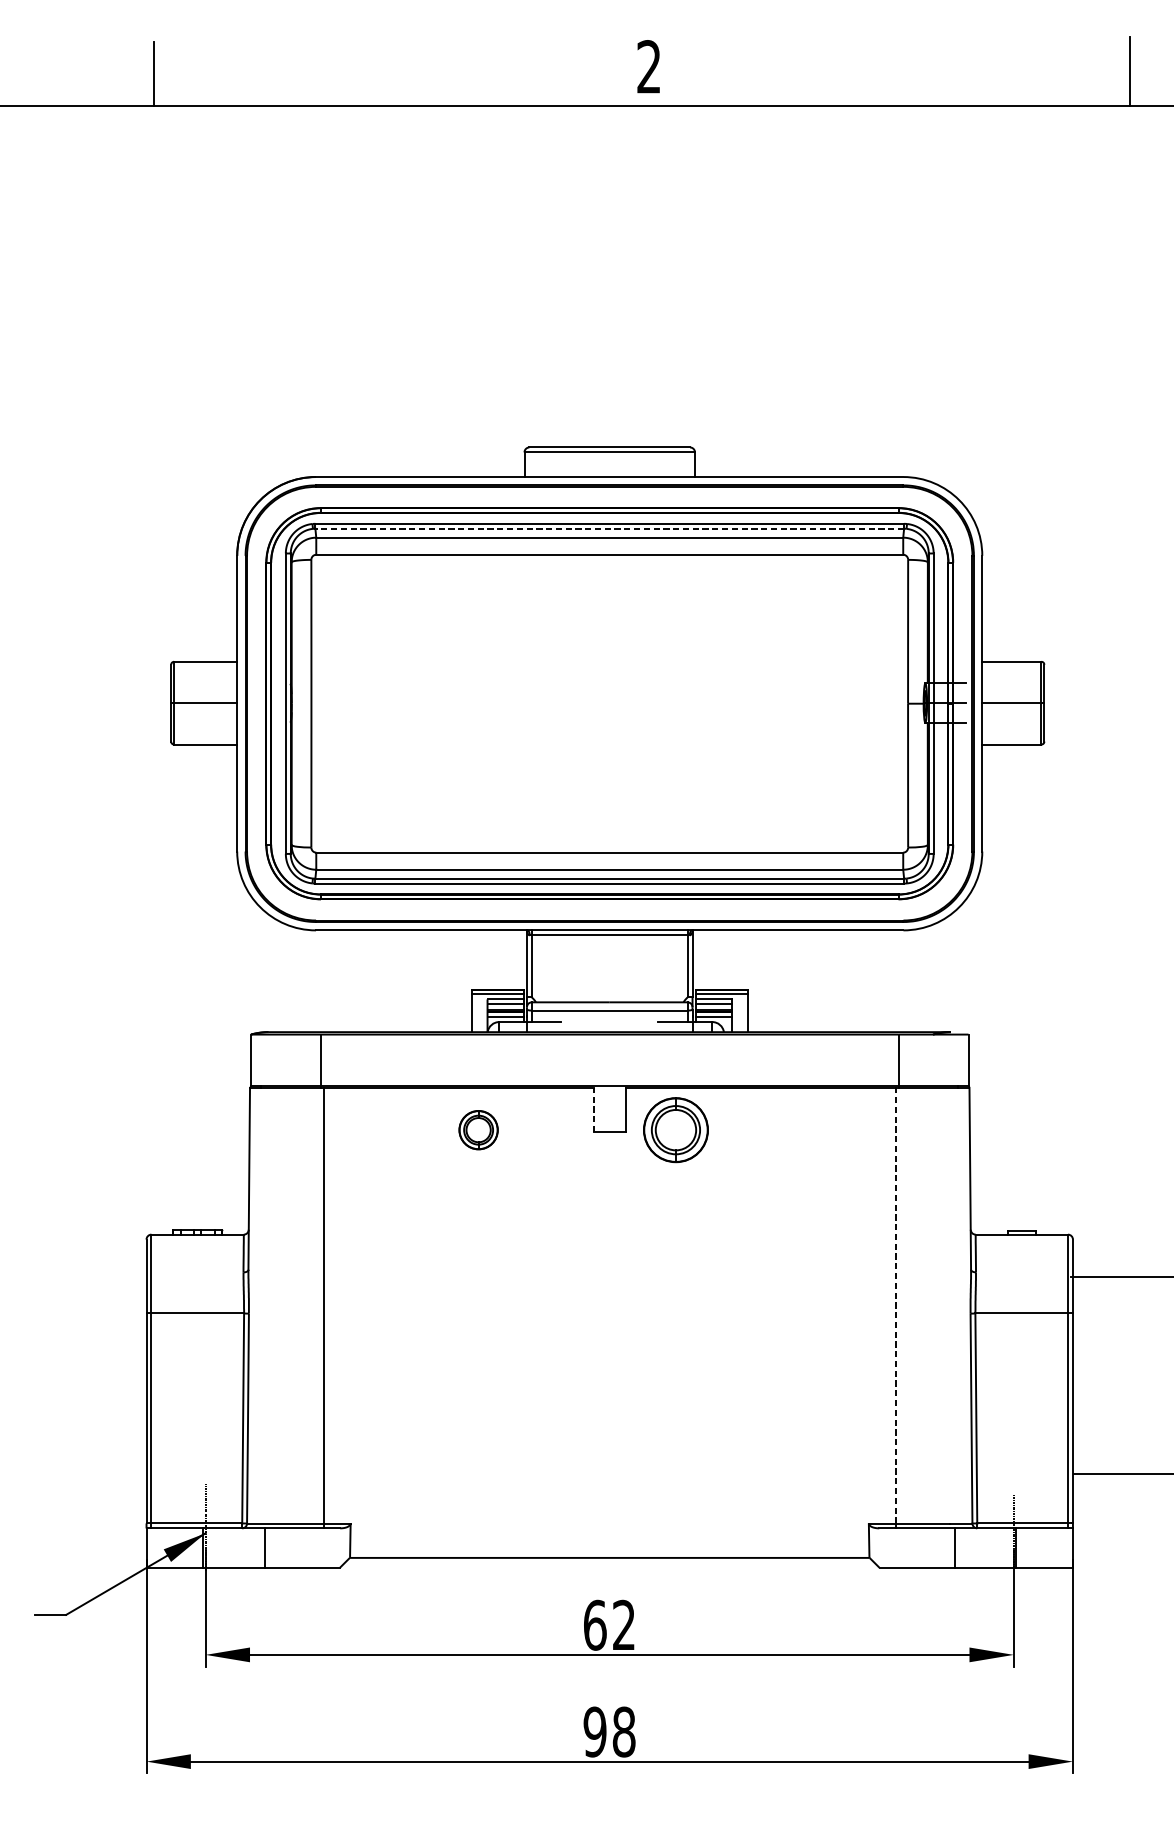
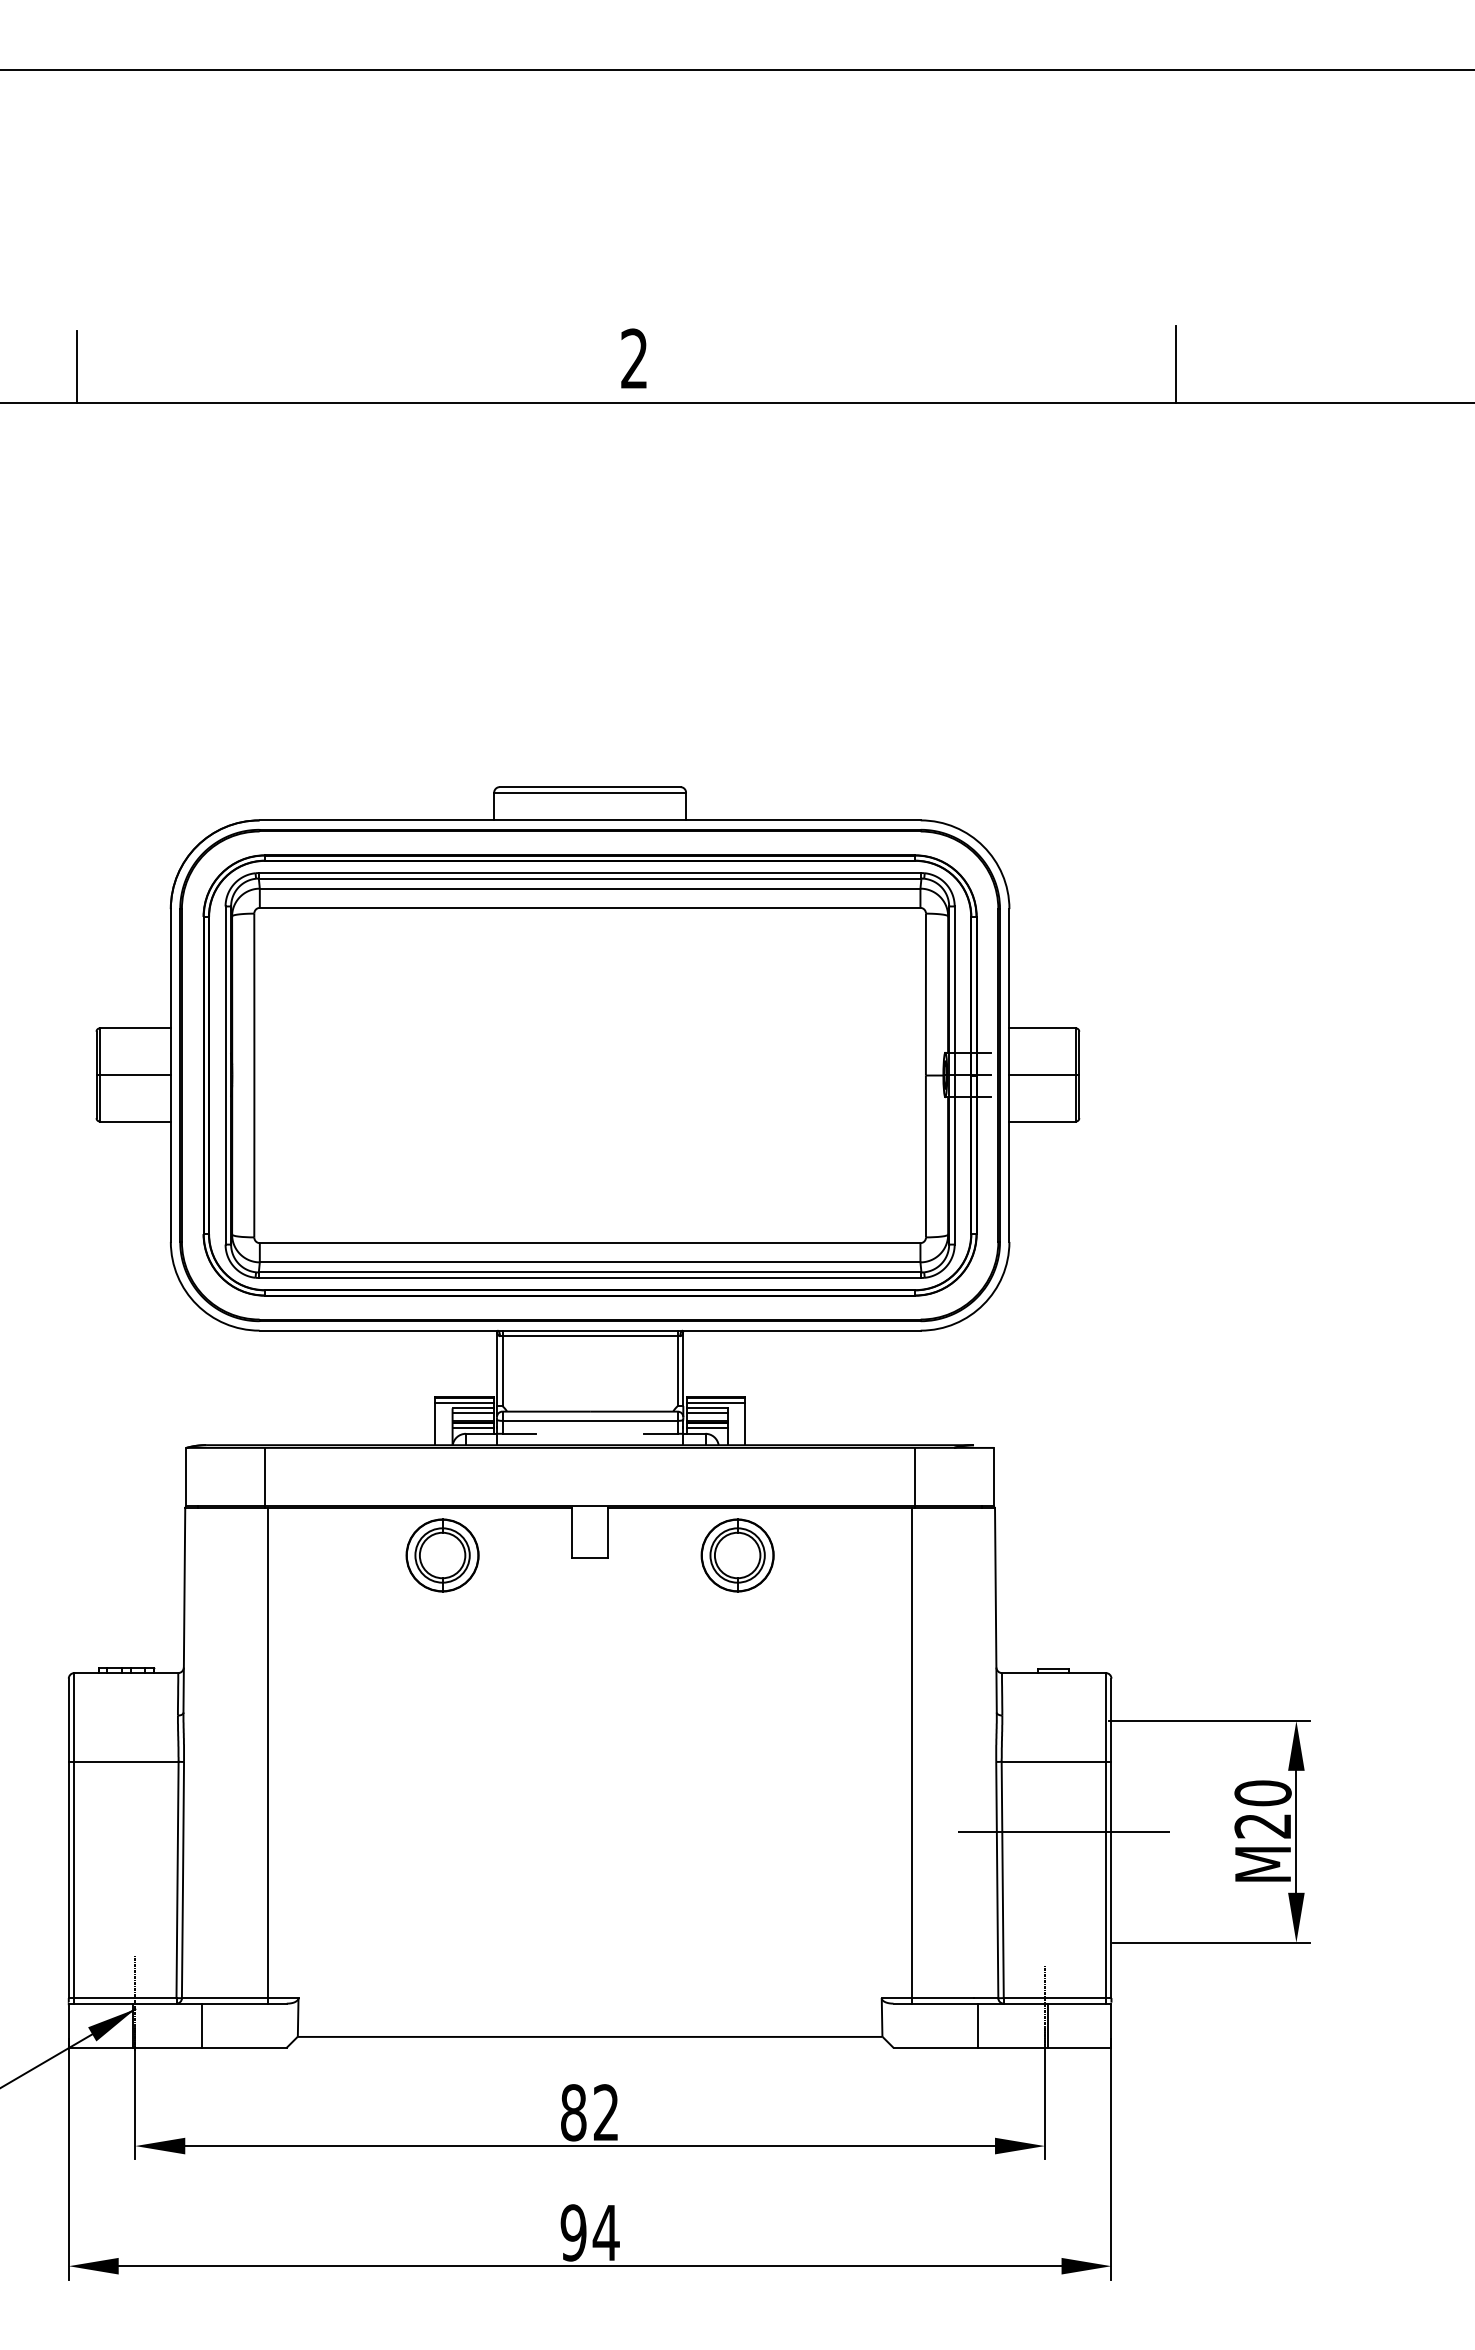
line: (609, 528) -> (589, 878), dashed -> solid
line: (594, 1109) -> (572, 1532), dashed -> solid
part: (478, 1130) -> (442, 1555), size x1.67
part: (675, 1130) -> (737, 1555), moved
line: (895, 1305) -> (911, 1752), dashed -> solid
line: (1030, 1375) -> (1063, 1831), added
text: (594, 1625) -> (573, 2112), 62 -> 82
text: (623, 1731) -> (605, 2232), 98 -> 94

